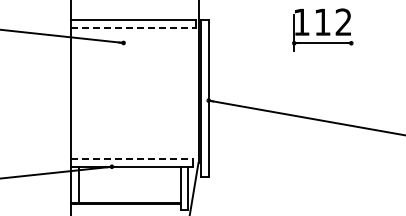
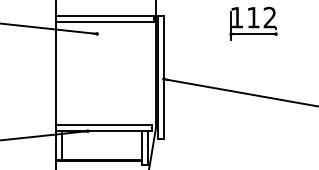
line: (134, 27) -> (105, 21), dashed -> solid
line: (132, 159) -> (104, 125), dashed -> solid

